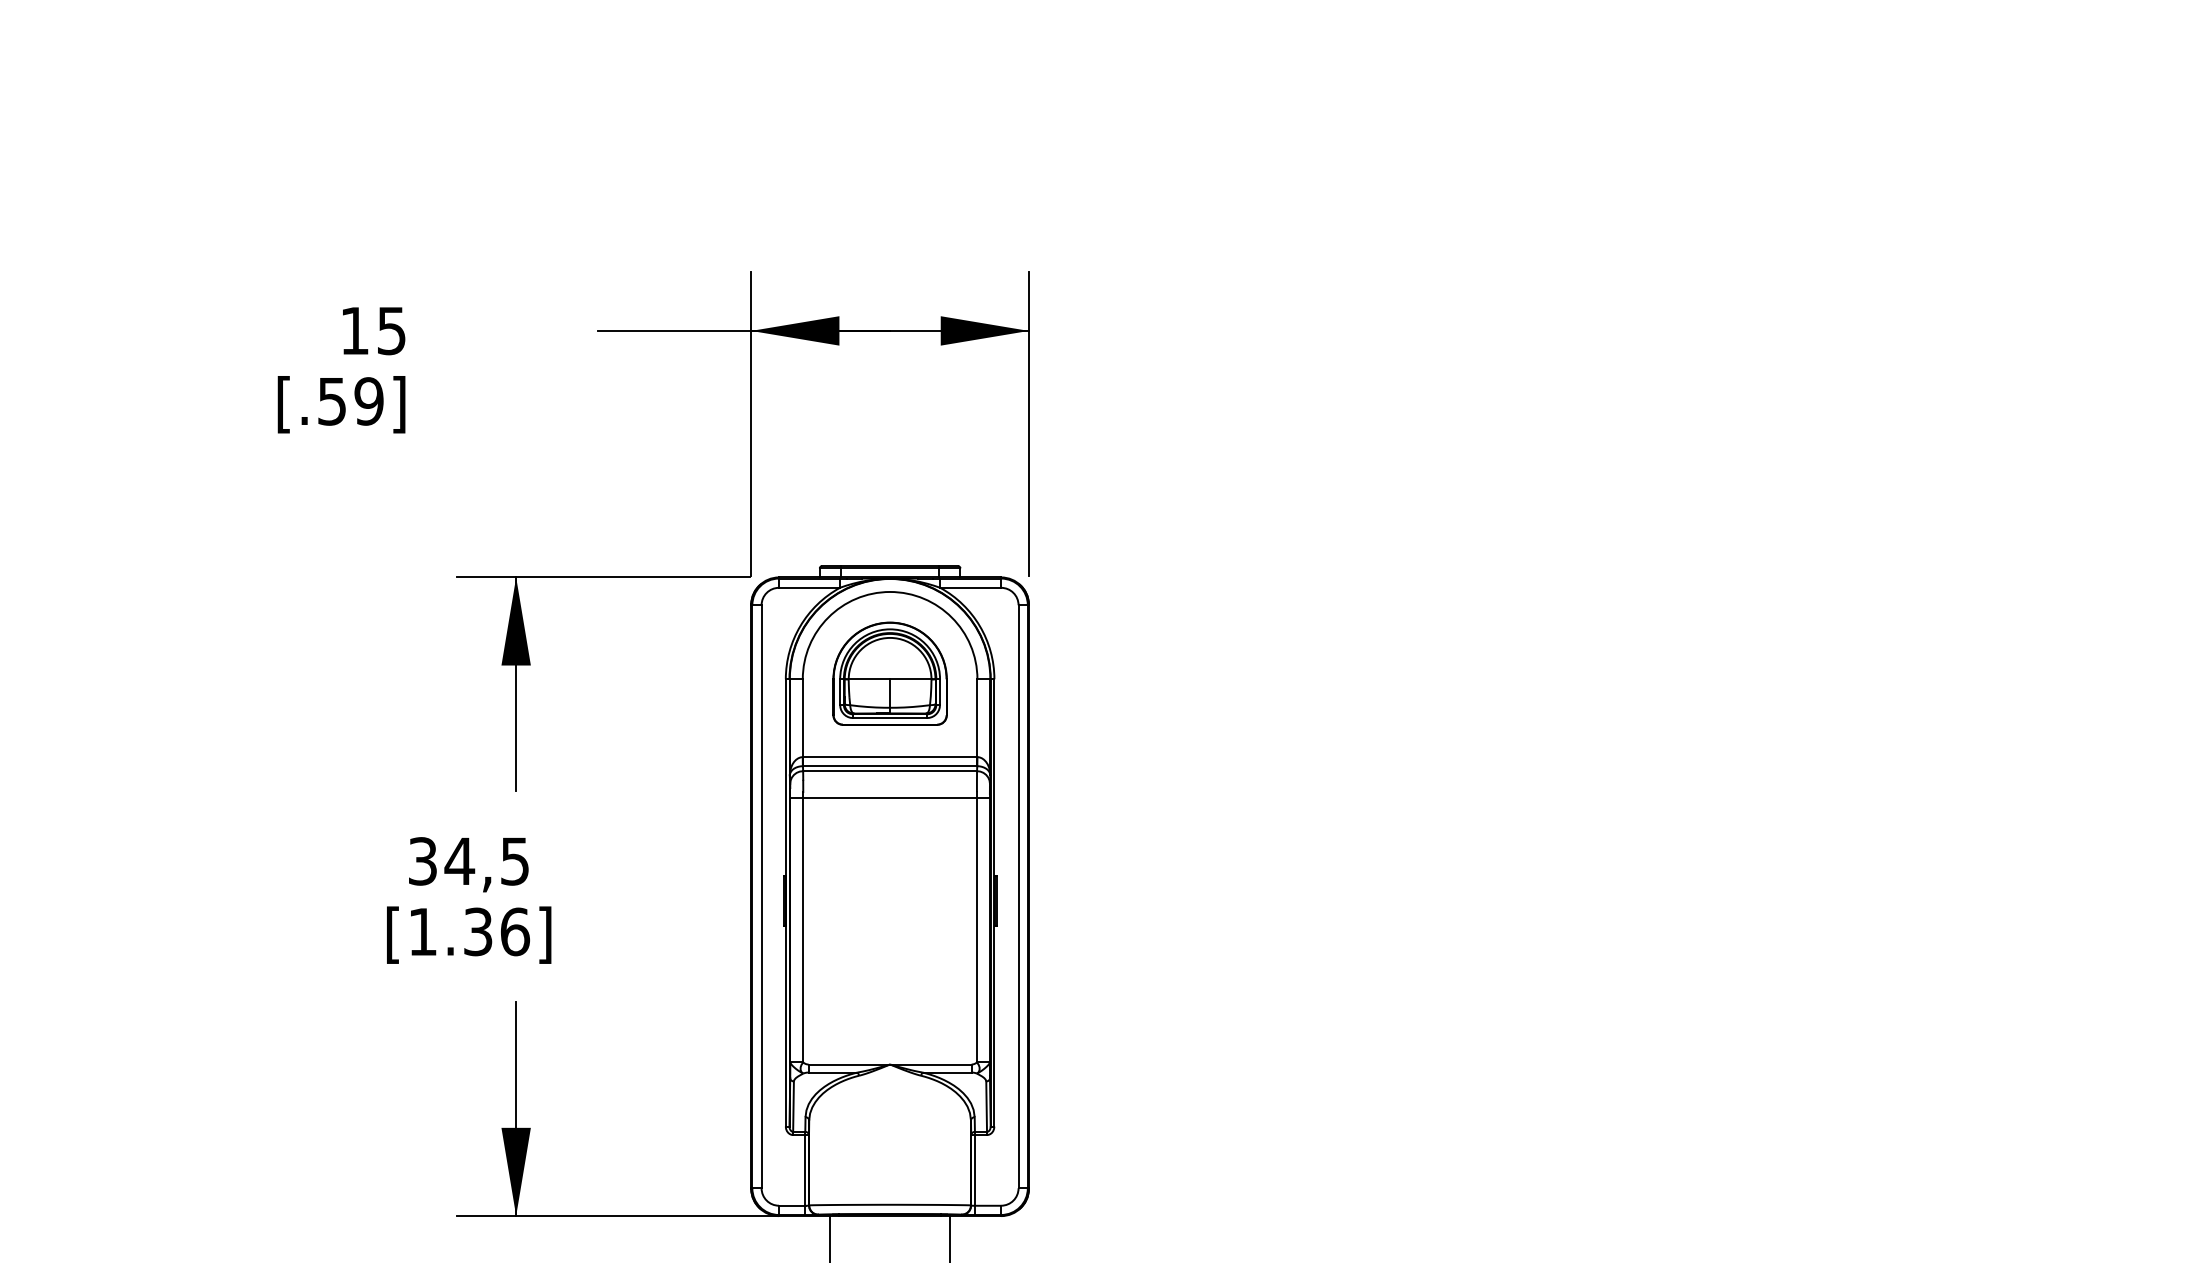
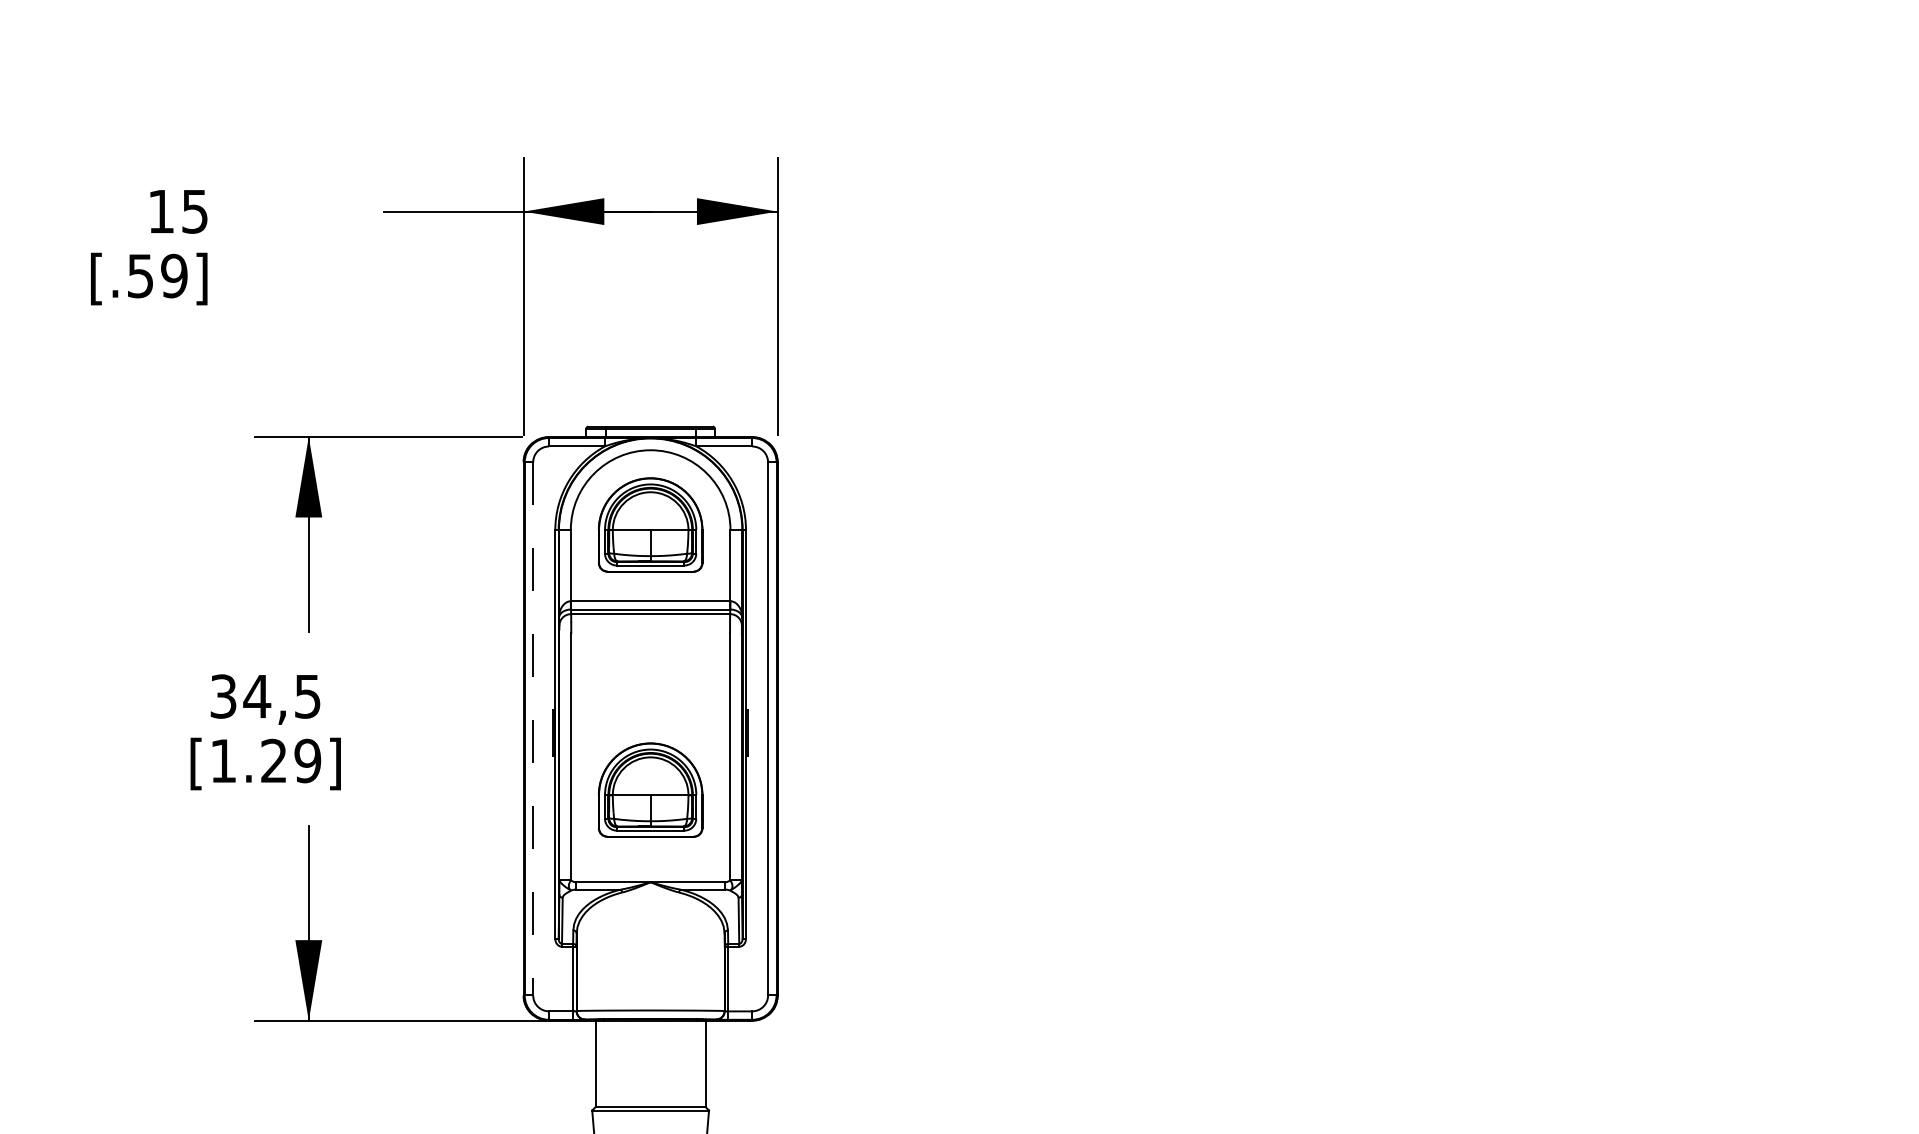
line: (889, 798) -> (650, 639), removed
line: (761, 896) -> (533, 728), solid -> dashed
text: (497, 931) -> (291, 760), [1.36] -> [1.29]
part: (889, 963) -> (650, 789), added

